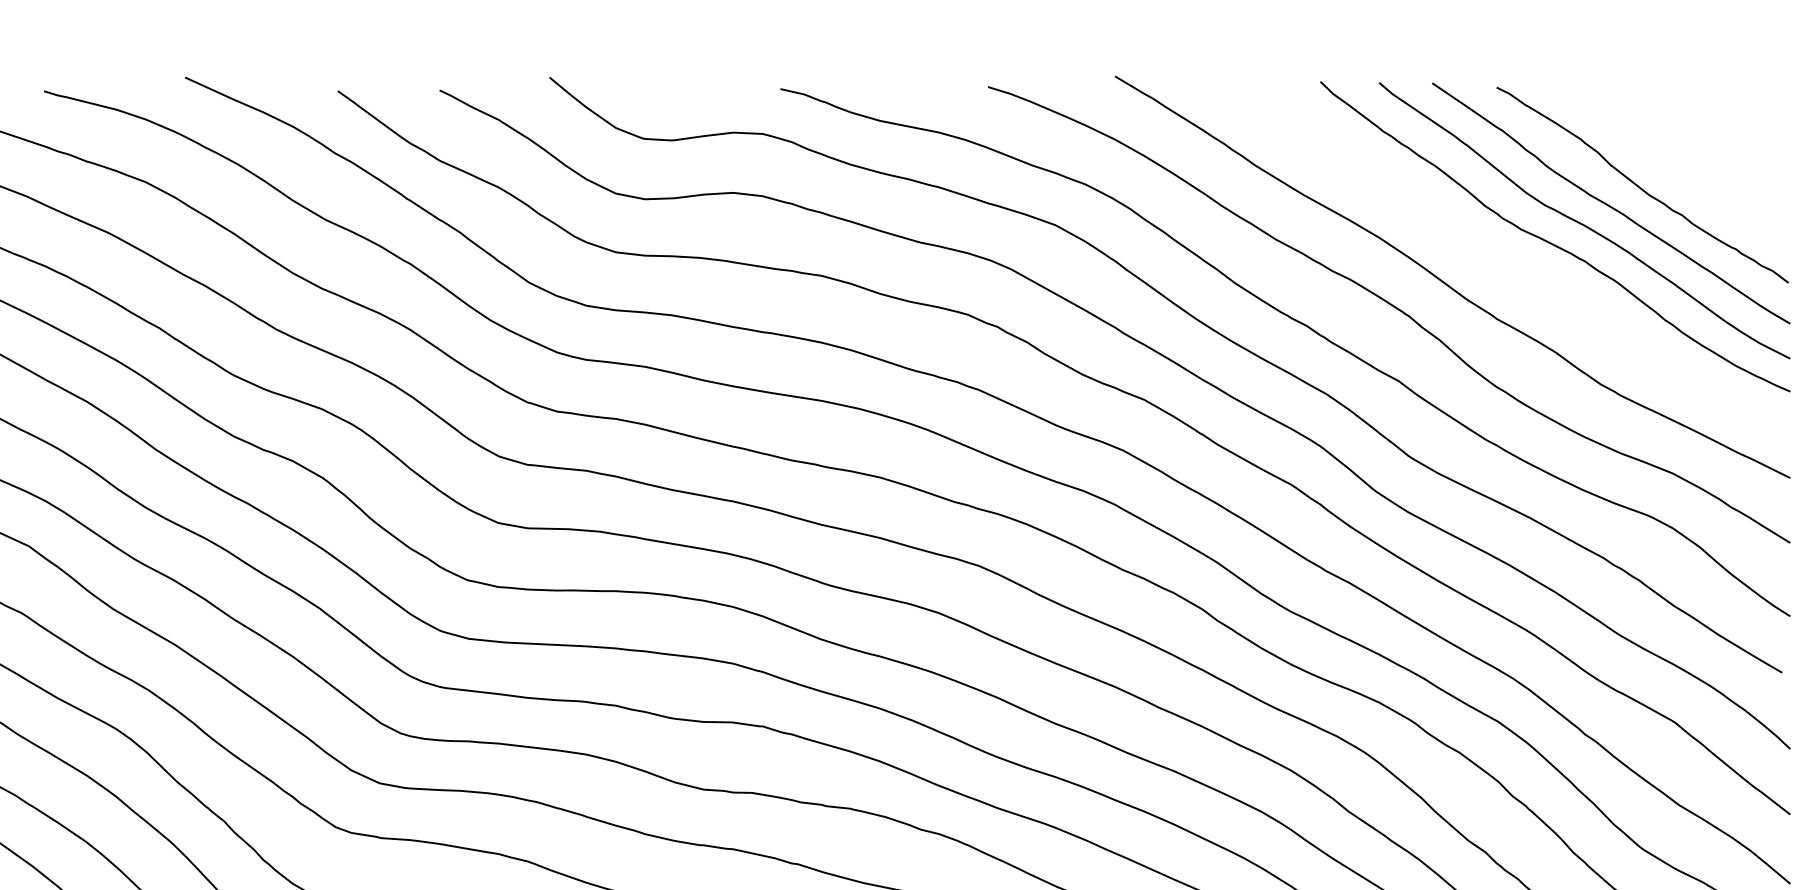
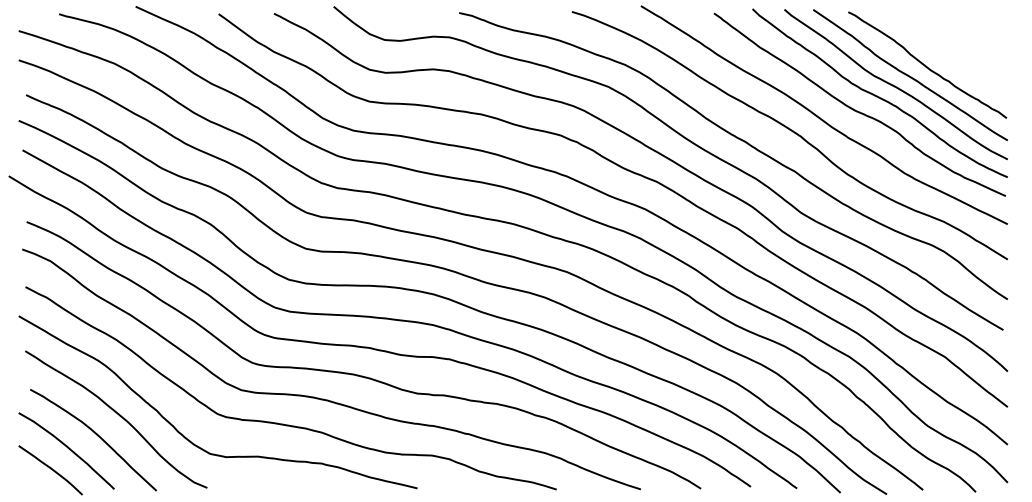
curve: (1513, 268) -> (857, 110), added

